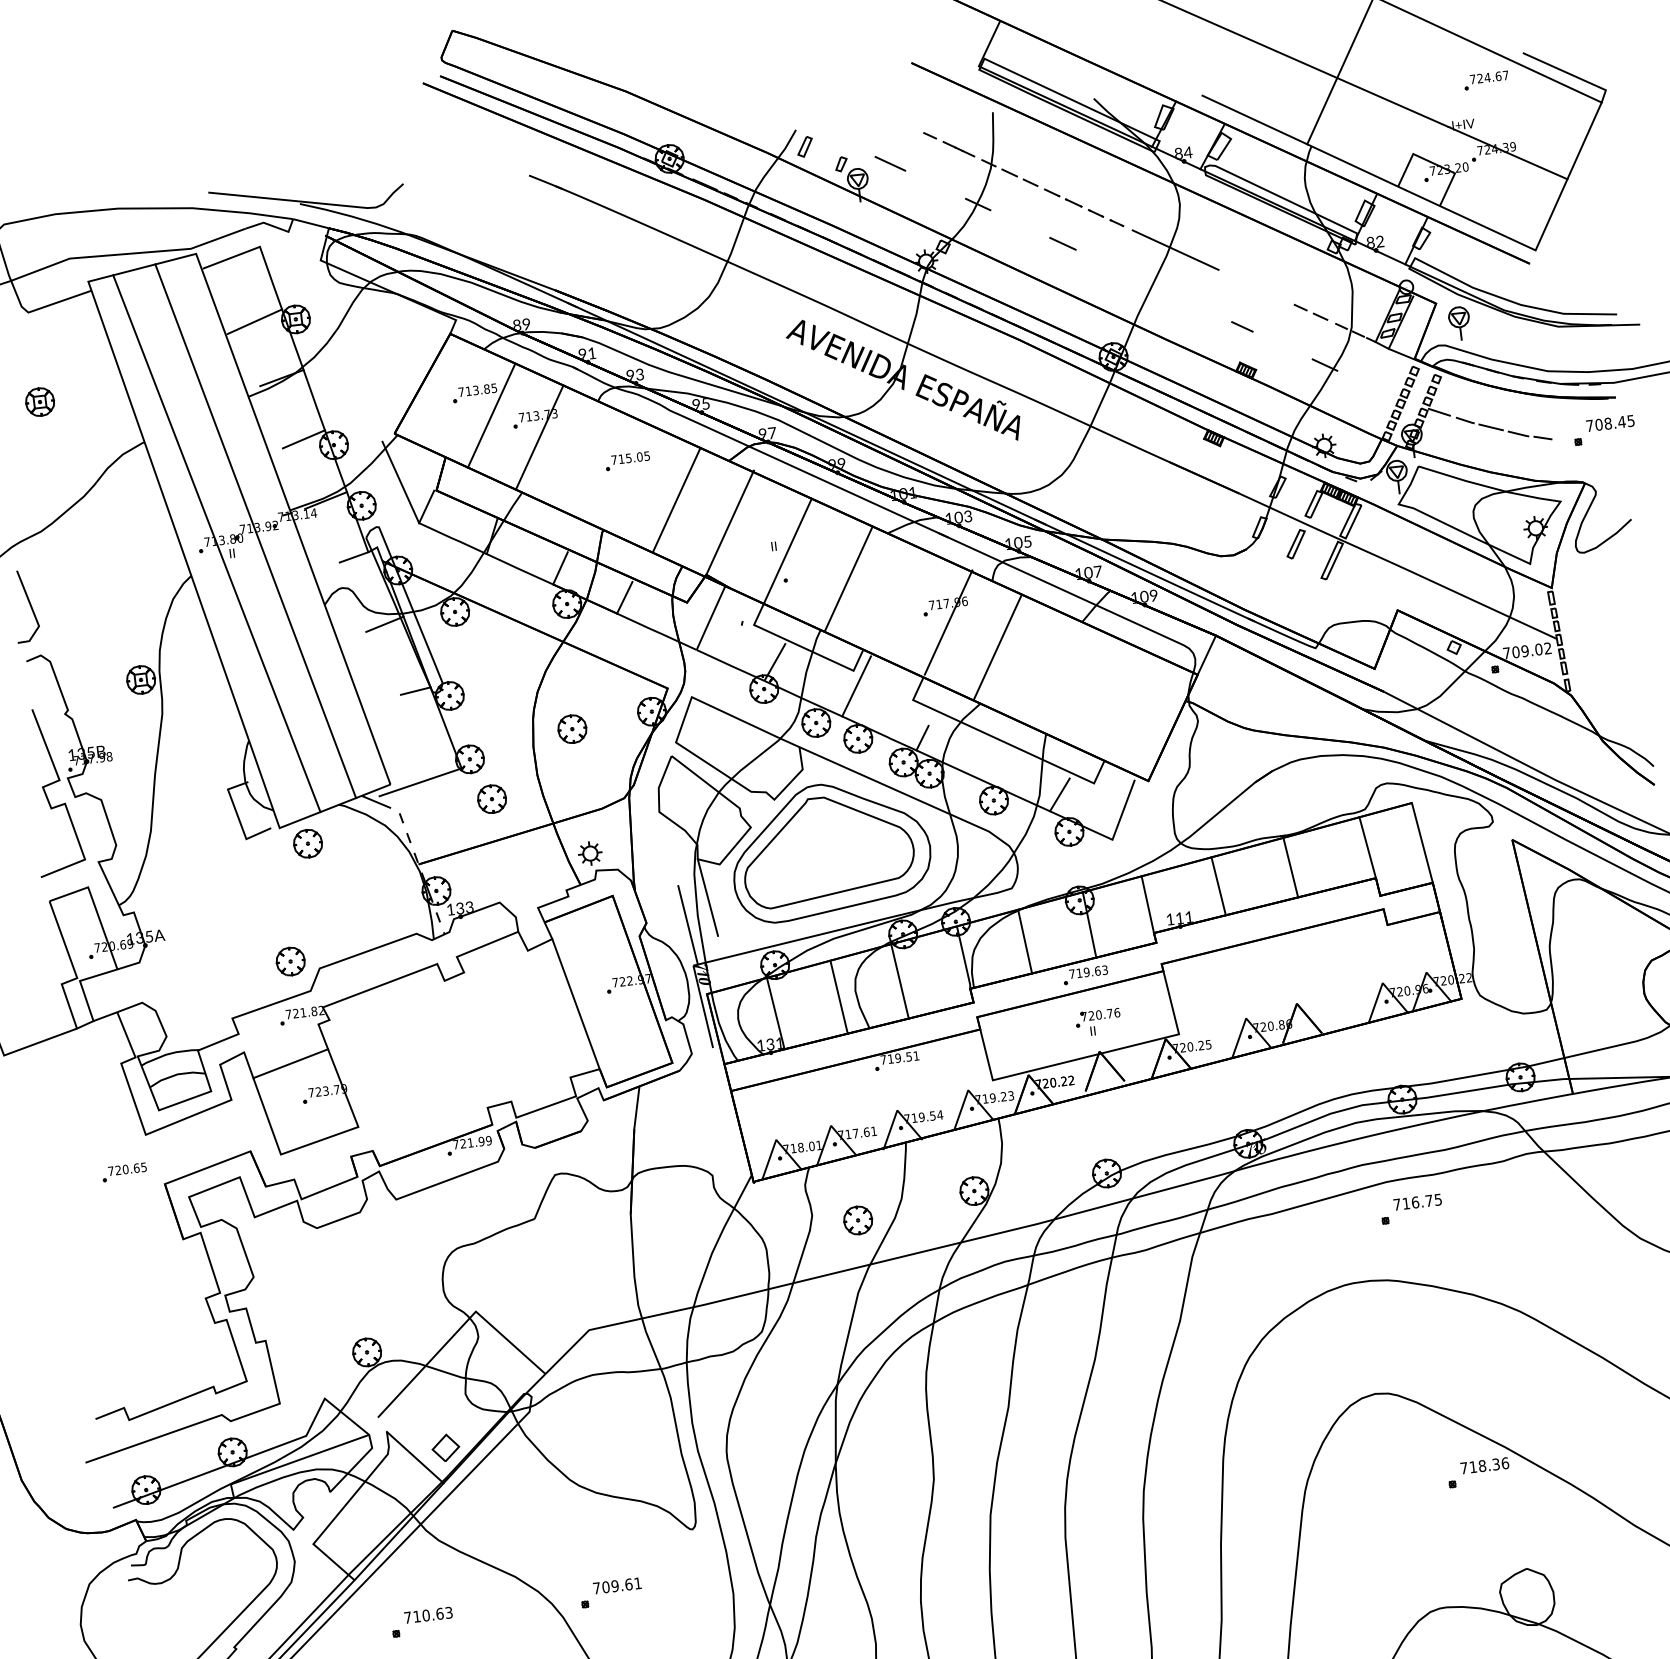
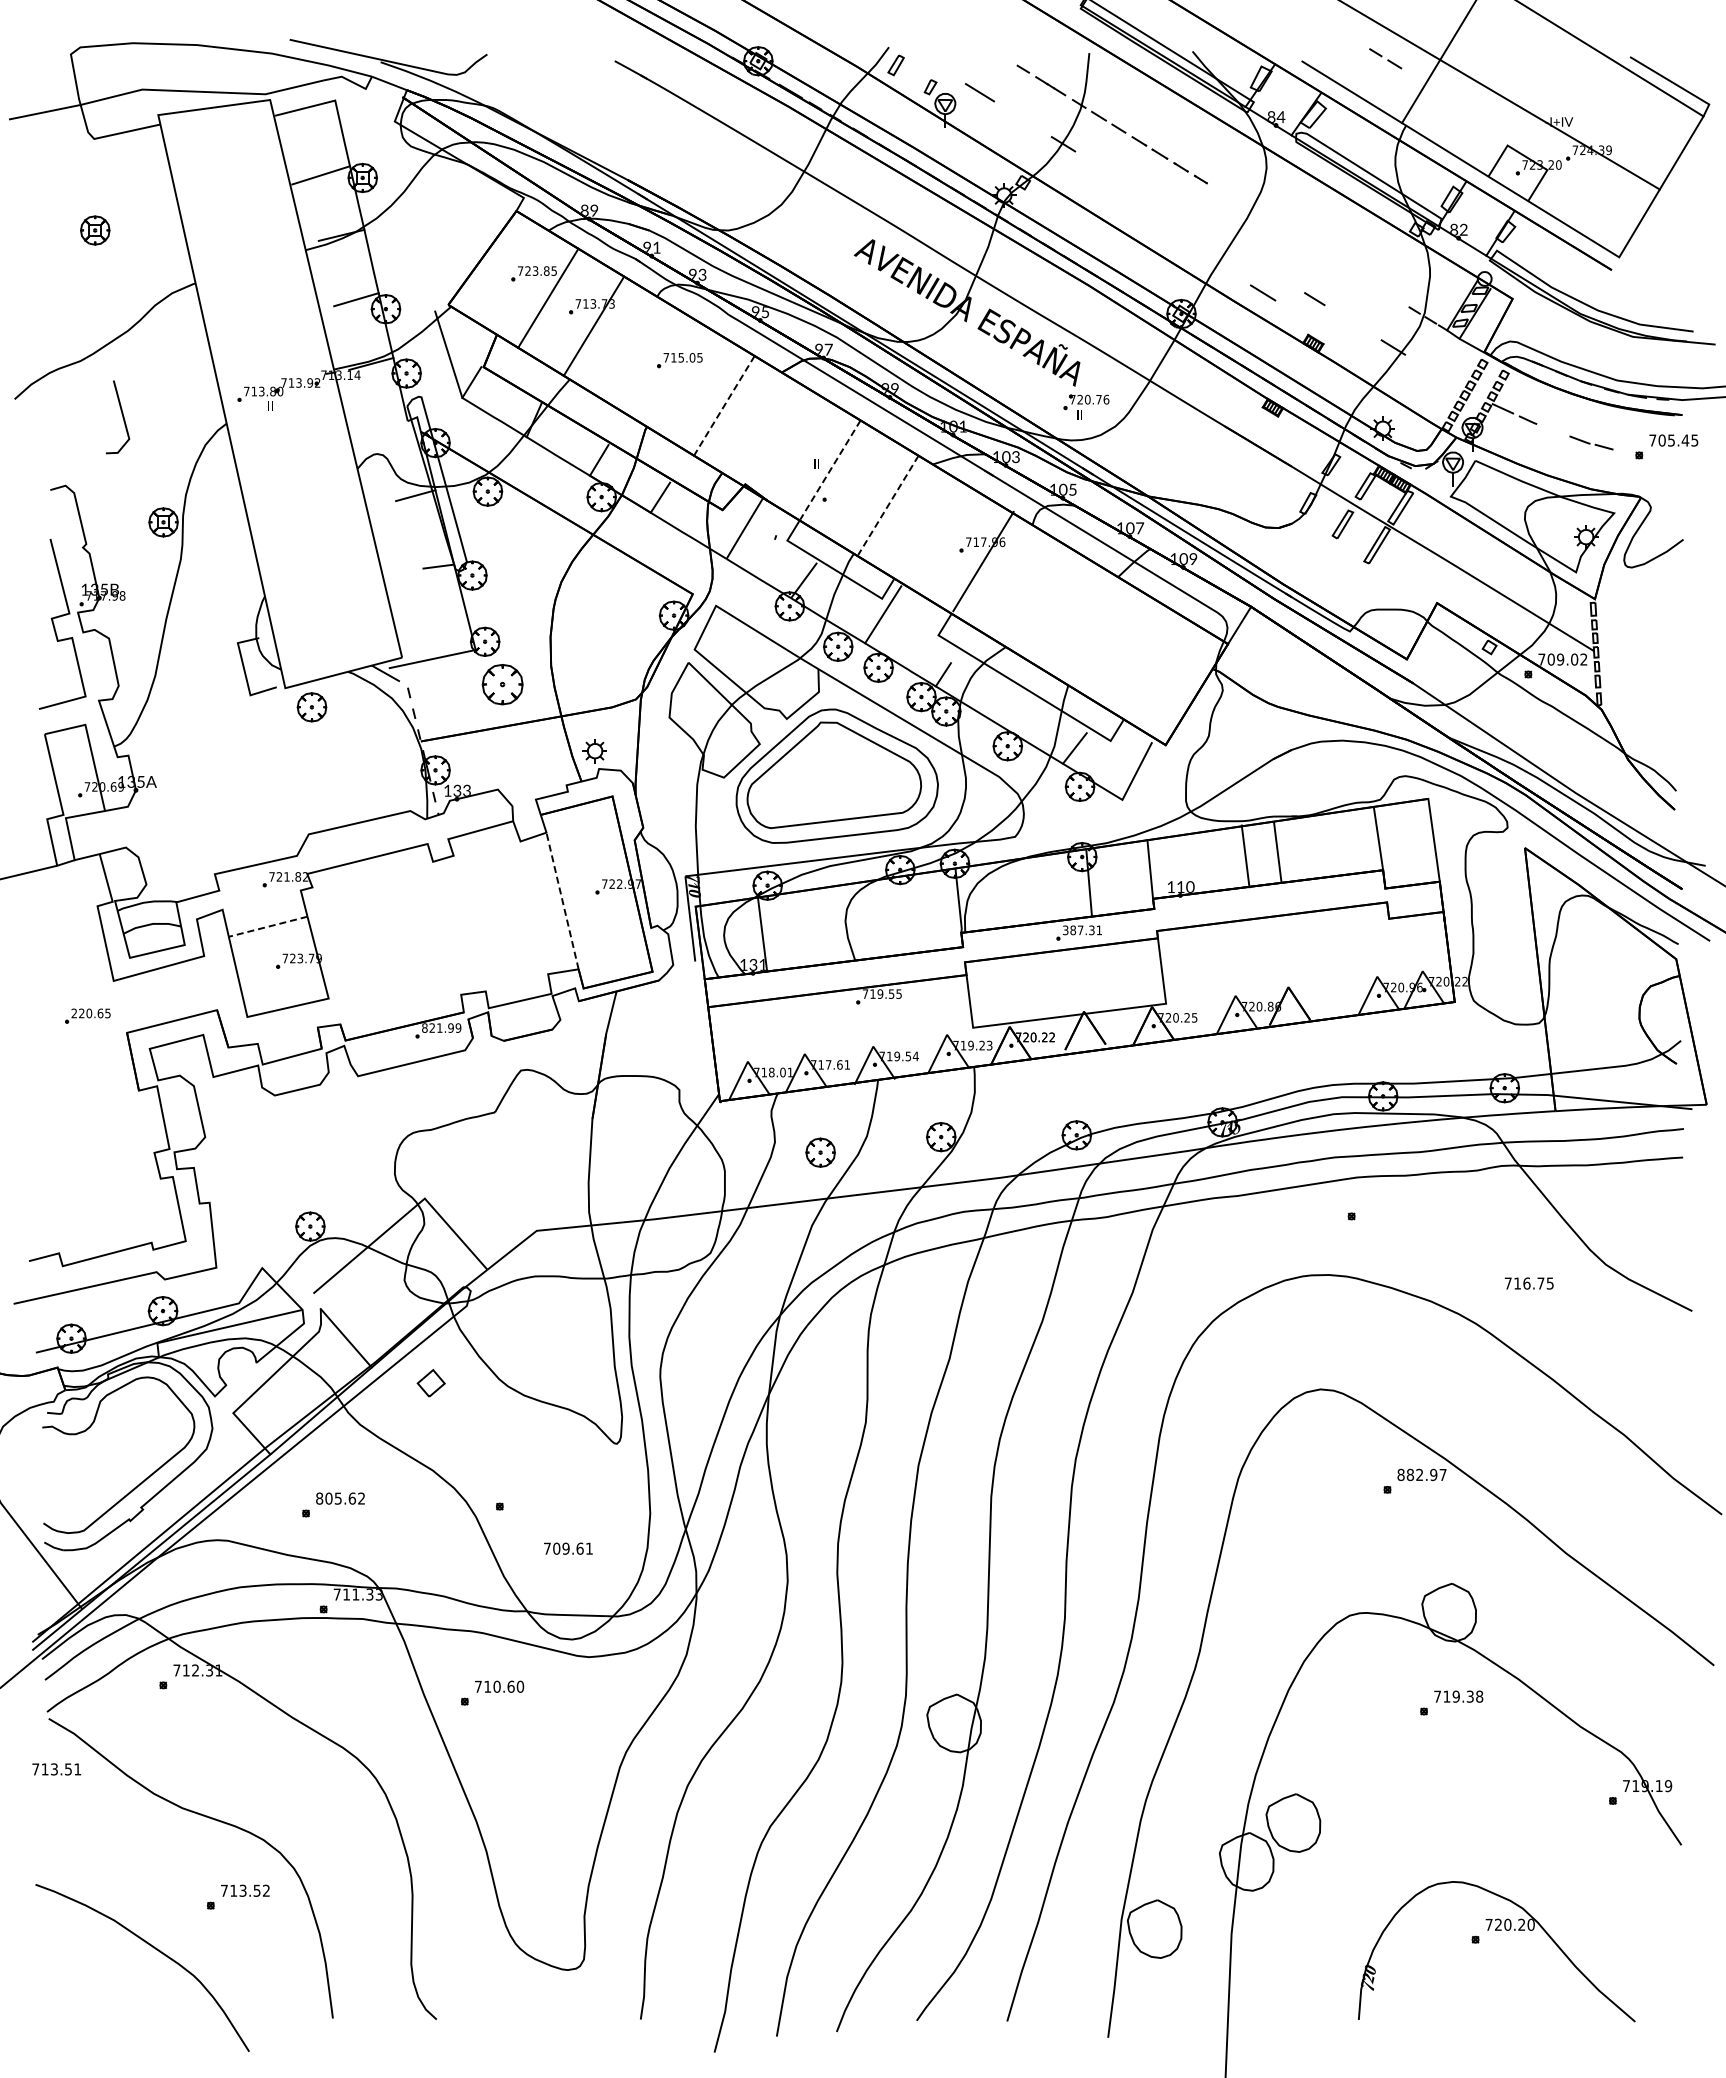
part: (1485, 80) -> (1589, 80), removed
line: (1063, 243) -> (1263, 292), moved
line: (1175, 249) -> (1256, 213), removed
line: (1312, 312) -> (1387, 59), moved
part: (1459, 323) -> (1533, 321), removed
text: (468, 390) -> (527, 270), 713.85 -> 723.85
text: (1608, 423) -> (1671, 440), 708.45 -> 705.45
line: (1490, 426) -> (1552, 429), removed
line: (676, 500) -> (724, 406), solid -> dashed
line: (730, 522) -> (775, 434), removed
line: (255, 531) -> (296, 386), removed
line: (217, 542) -> (256, 393), removed
line: (788, 551) -> (830, 470), solid -> dashed
line: (353, 557) -> (392, 424), removed
line: (849, 578) -> (888, 505), solid -> dashed
line: (29, 605) -> (122, 417), moved
line: (998, 646) -> (1030, 591), removed
part: (571, 728) -> (591, 623), removed
part: (491, 799) -> (502, 684), size x1.4
line: (1290, 867) -> (1245, 856), moved
line: (1218, 886) -> (1277, 852), moved
line: (707, 897) -> (707, 809), removed
text: (1189, 916) -> (1190, 886), 111 -> 110
line: (687, 924) -> (684, 834), removed
line: (1025, 941) -> (1022, 891), removed
part: (290, 961) -> (280, 823), removed
text: (1088, 972) -> (1082, 930), 719.63 -> 387.31
line: (899, 980) -> (891, 916), removed
line: (838, 997) -> (827, 925), removed
line: (575, 1003) -> (562, 900), solid -> dashed
part: (1098, 1021) -> (1086, 406), moved
text: (915, 1055) -> (898, 993), 719.51 -> 719.55
line: (291, 1063) -> (268, 926), solid -> dashed
text: (455, 1144) -> (424, 1027), 721.99 -> 821.99
text: (110, 1171) -> (73, 1013), 720.65 -> 220.65
text: (1416, 1202) -> (1528, 1283), moved
part: (445, 1448) -> (430, 1383), moved
text: (1484, 1465) -> (1421, 1474), 718.36 -> 882.97
text: (617, 1585) -> (568, 1548), moved
text: (428, 1615) -> (340, 1498), 710.63 -> 805.62

